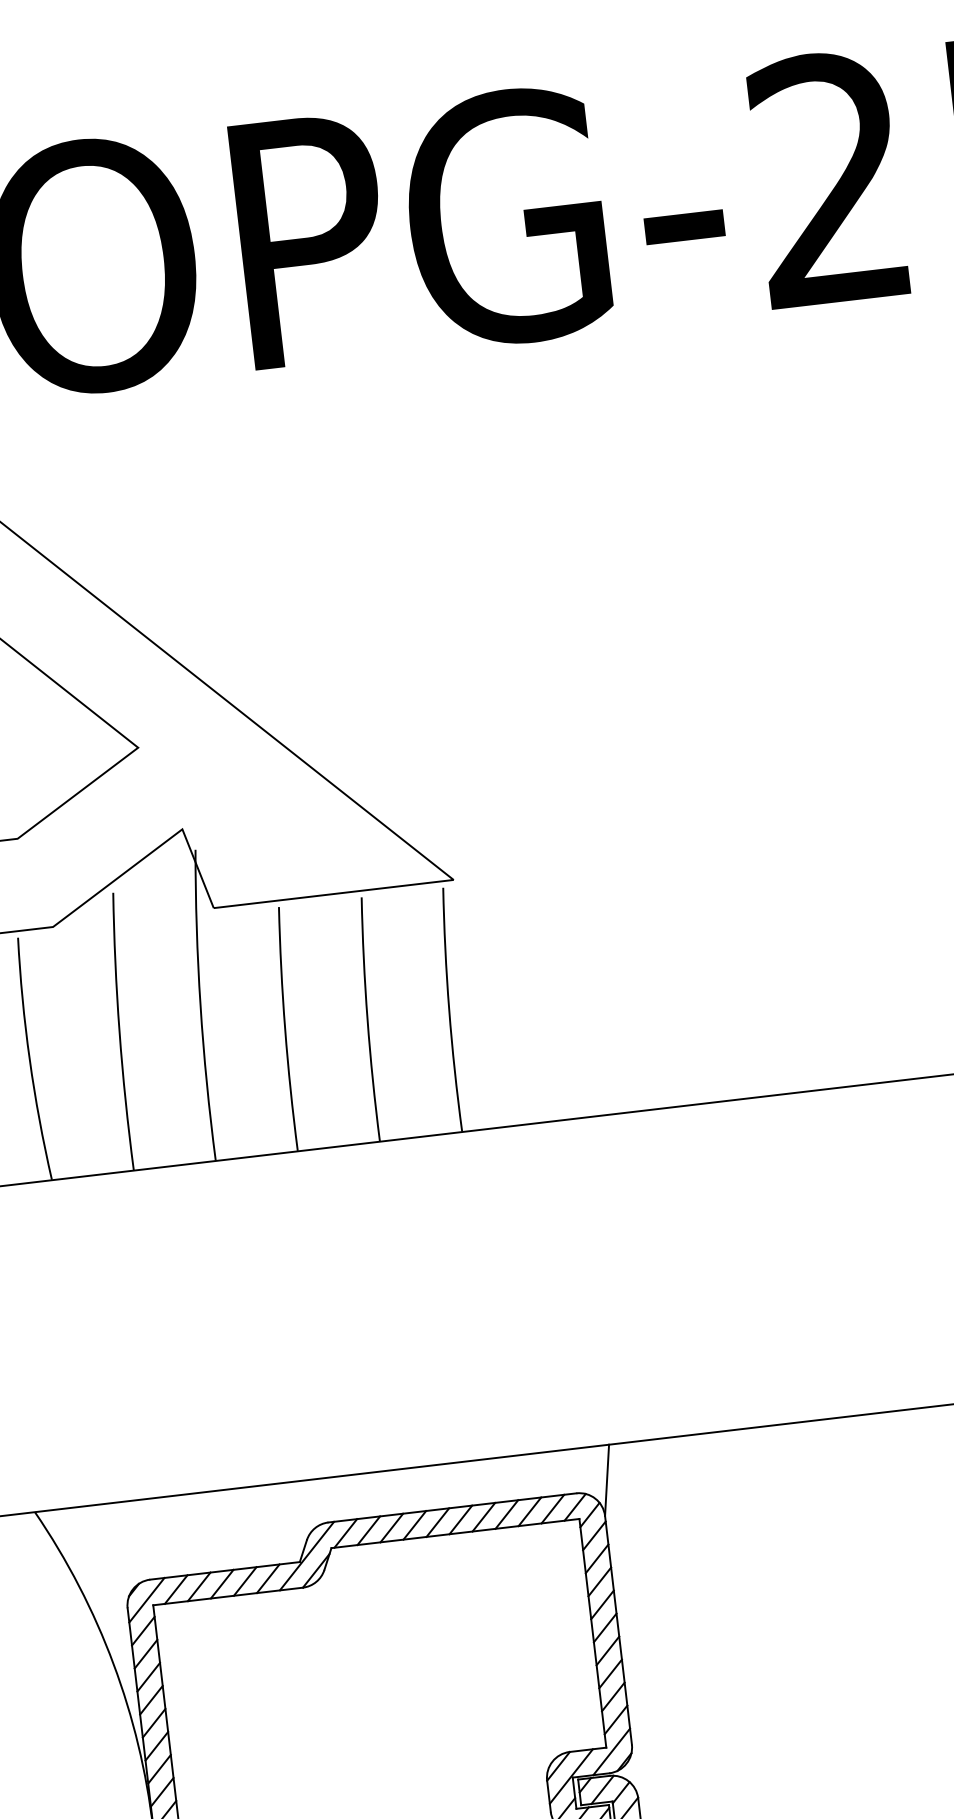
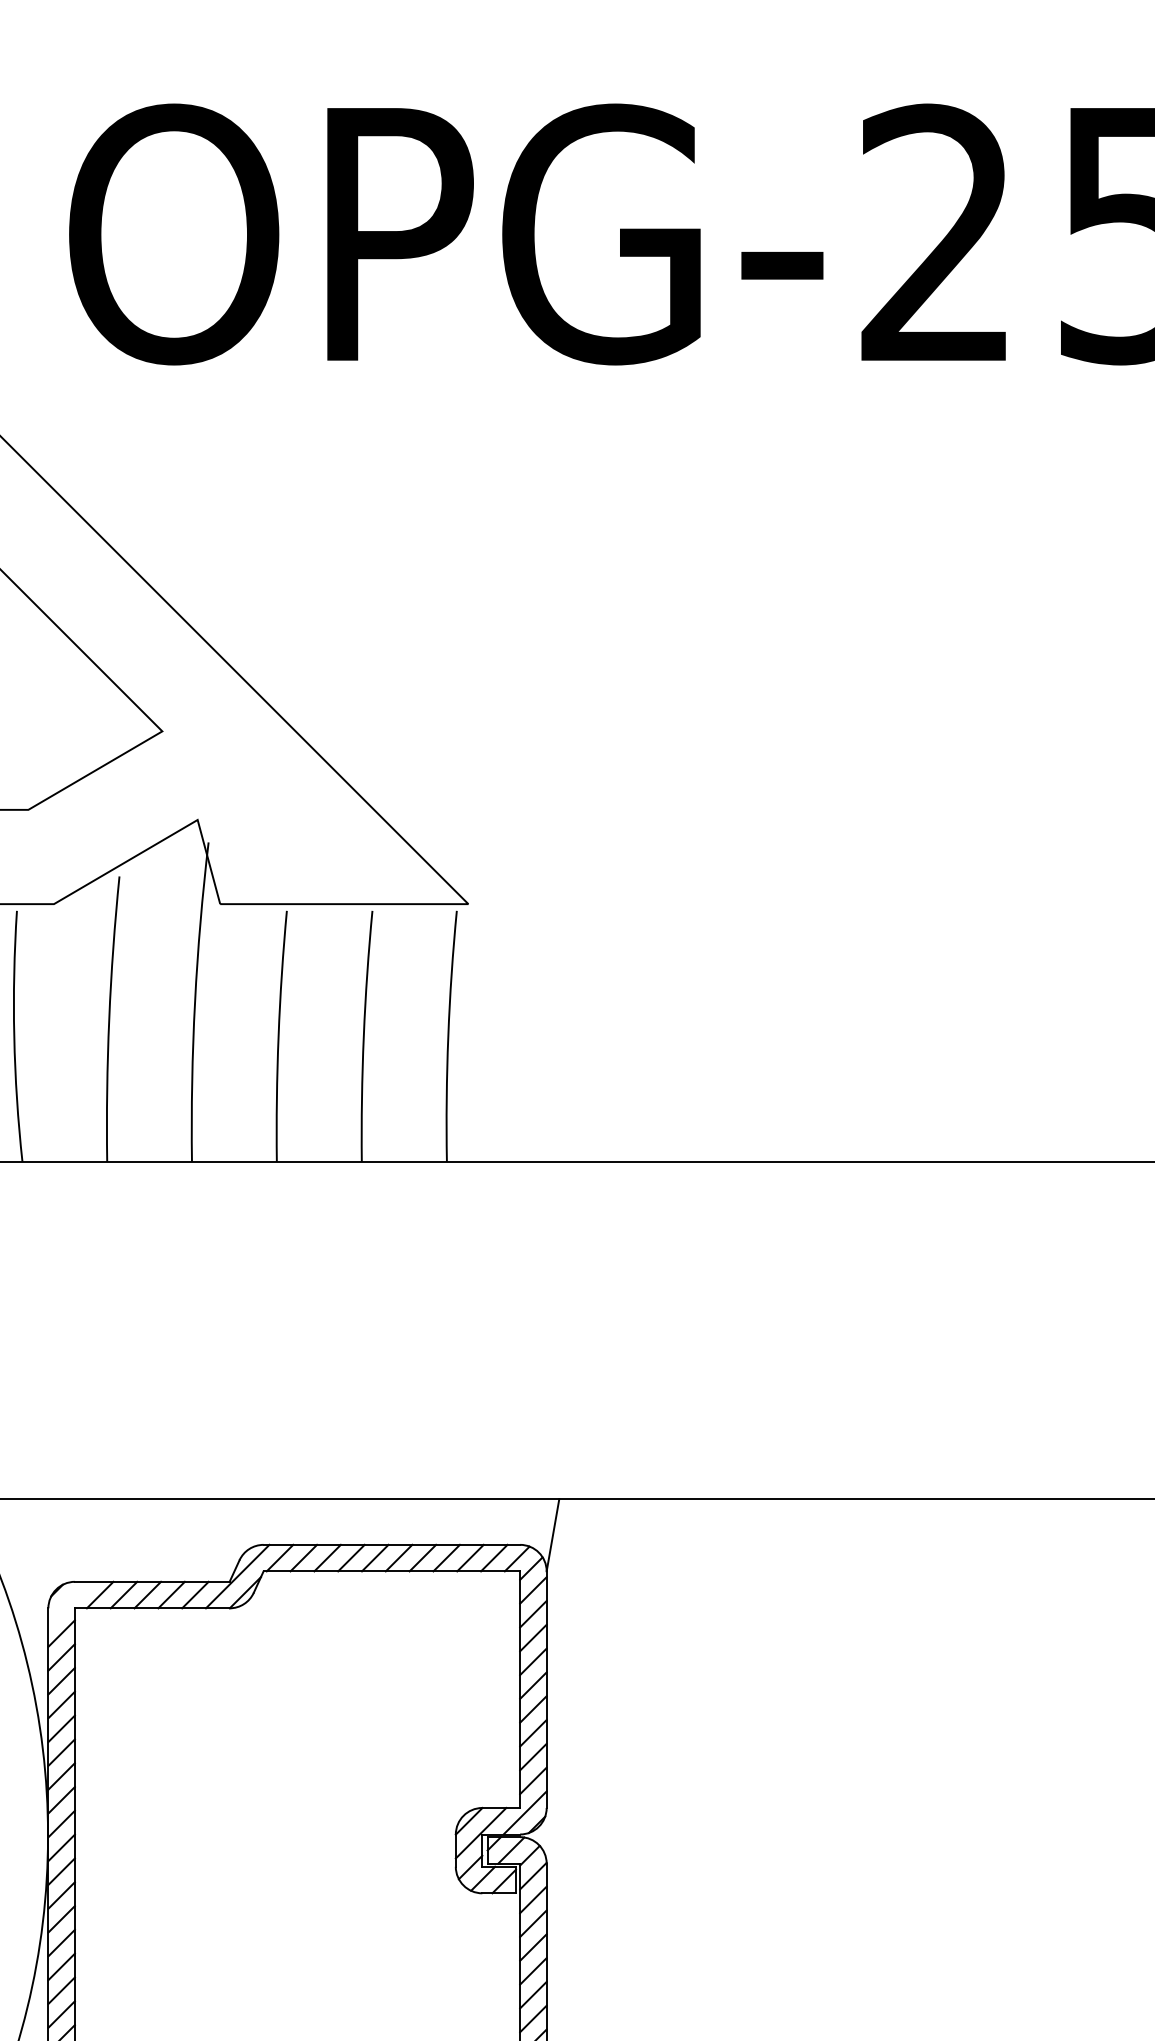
line: (146, 1600) -> (68, 1602), removed

